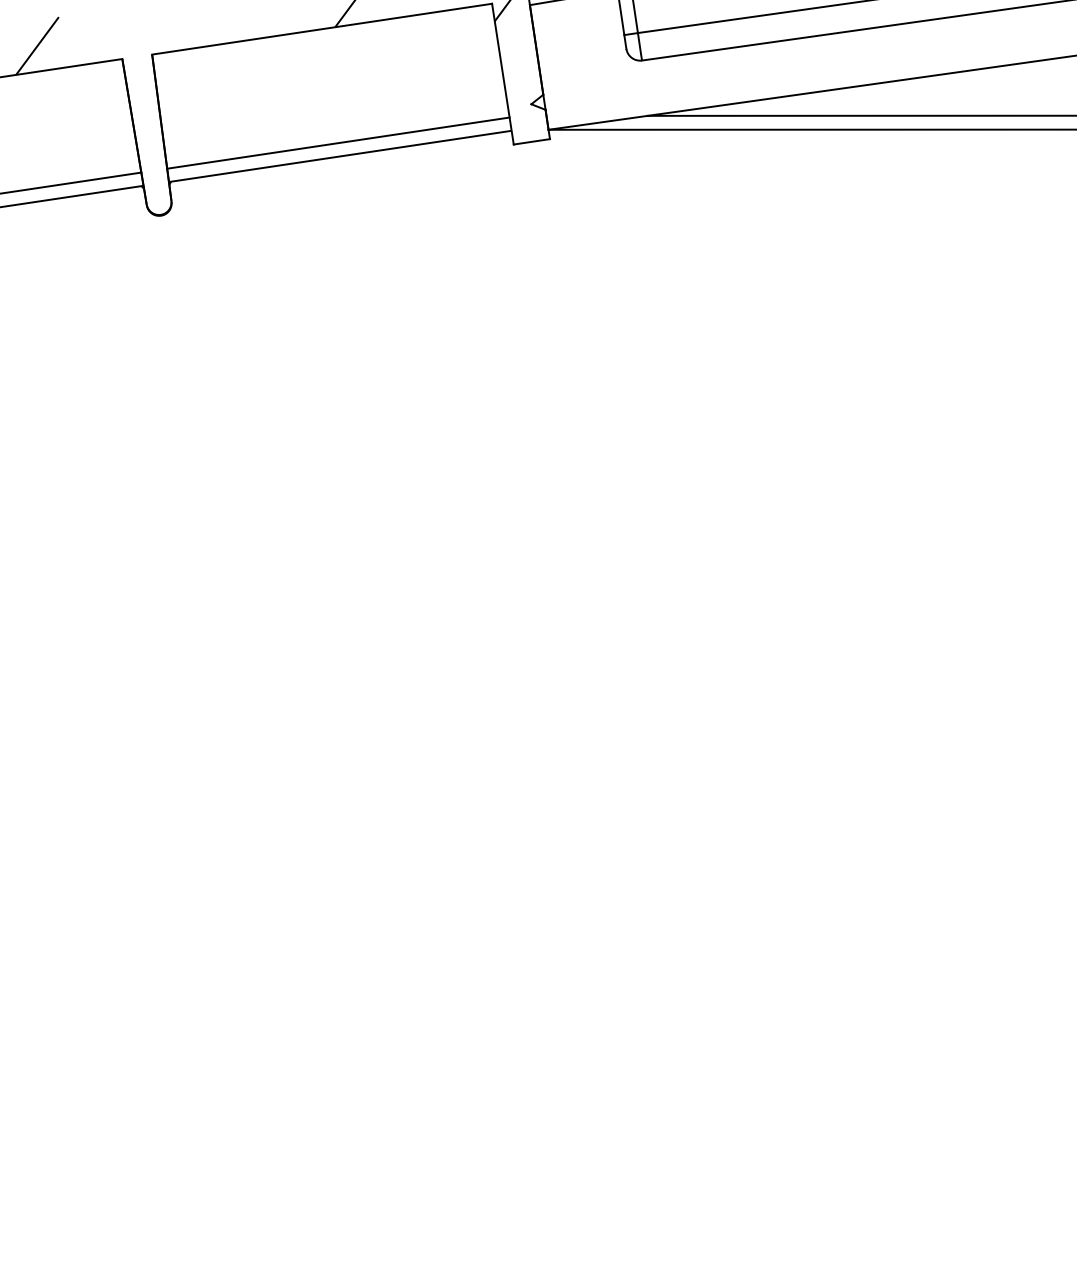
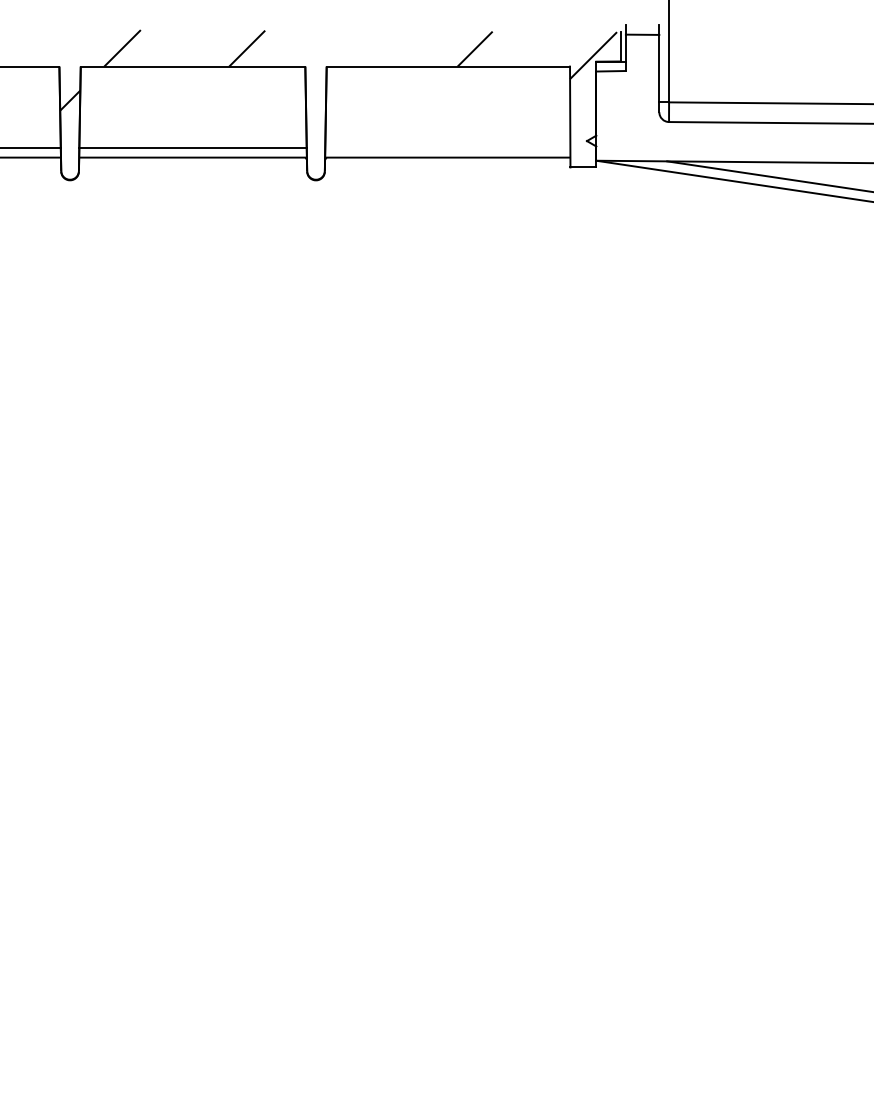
line: (338, 143) -> (447, 148), removed

